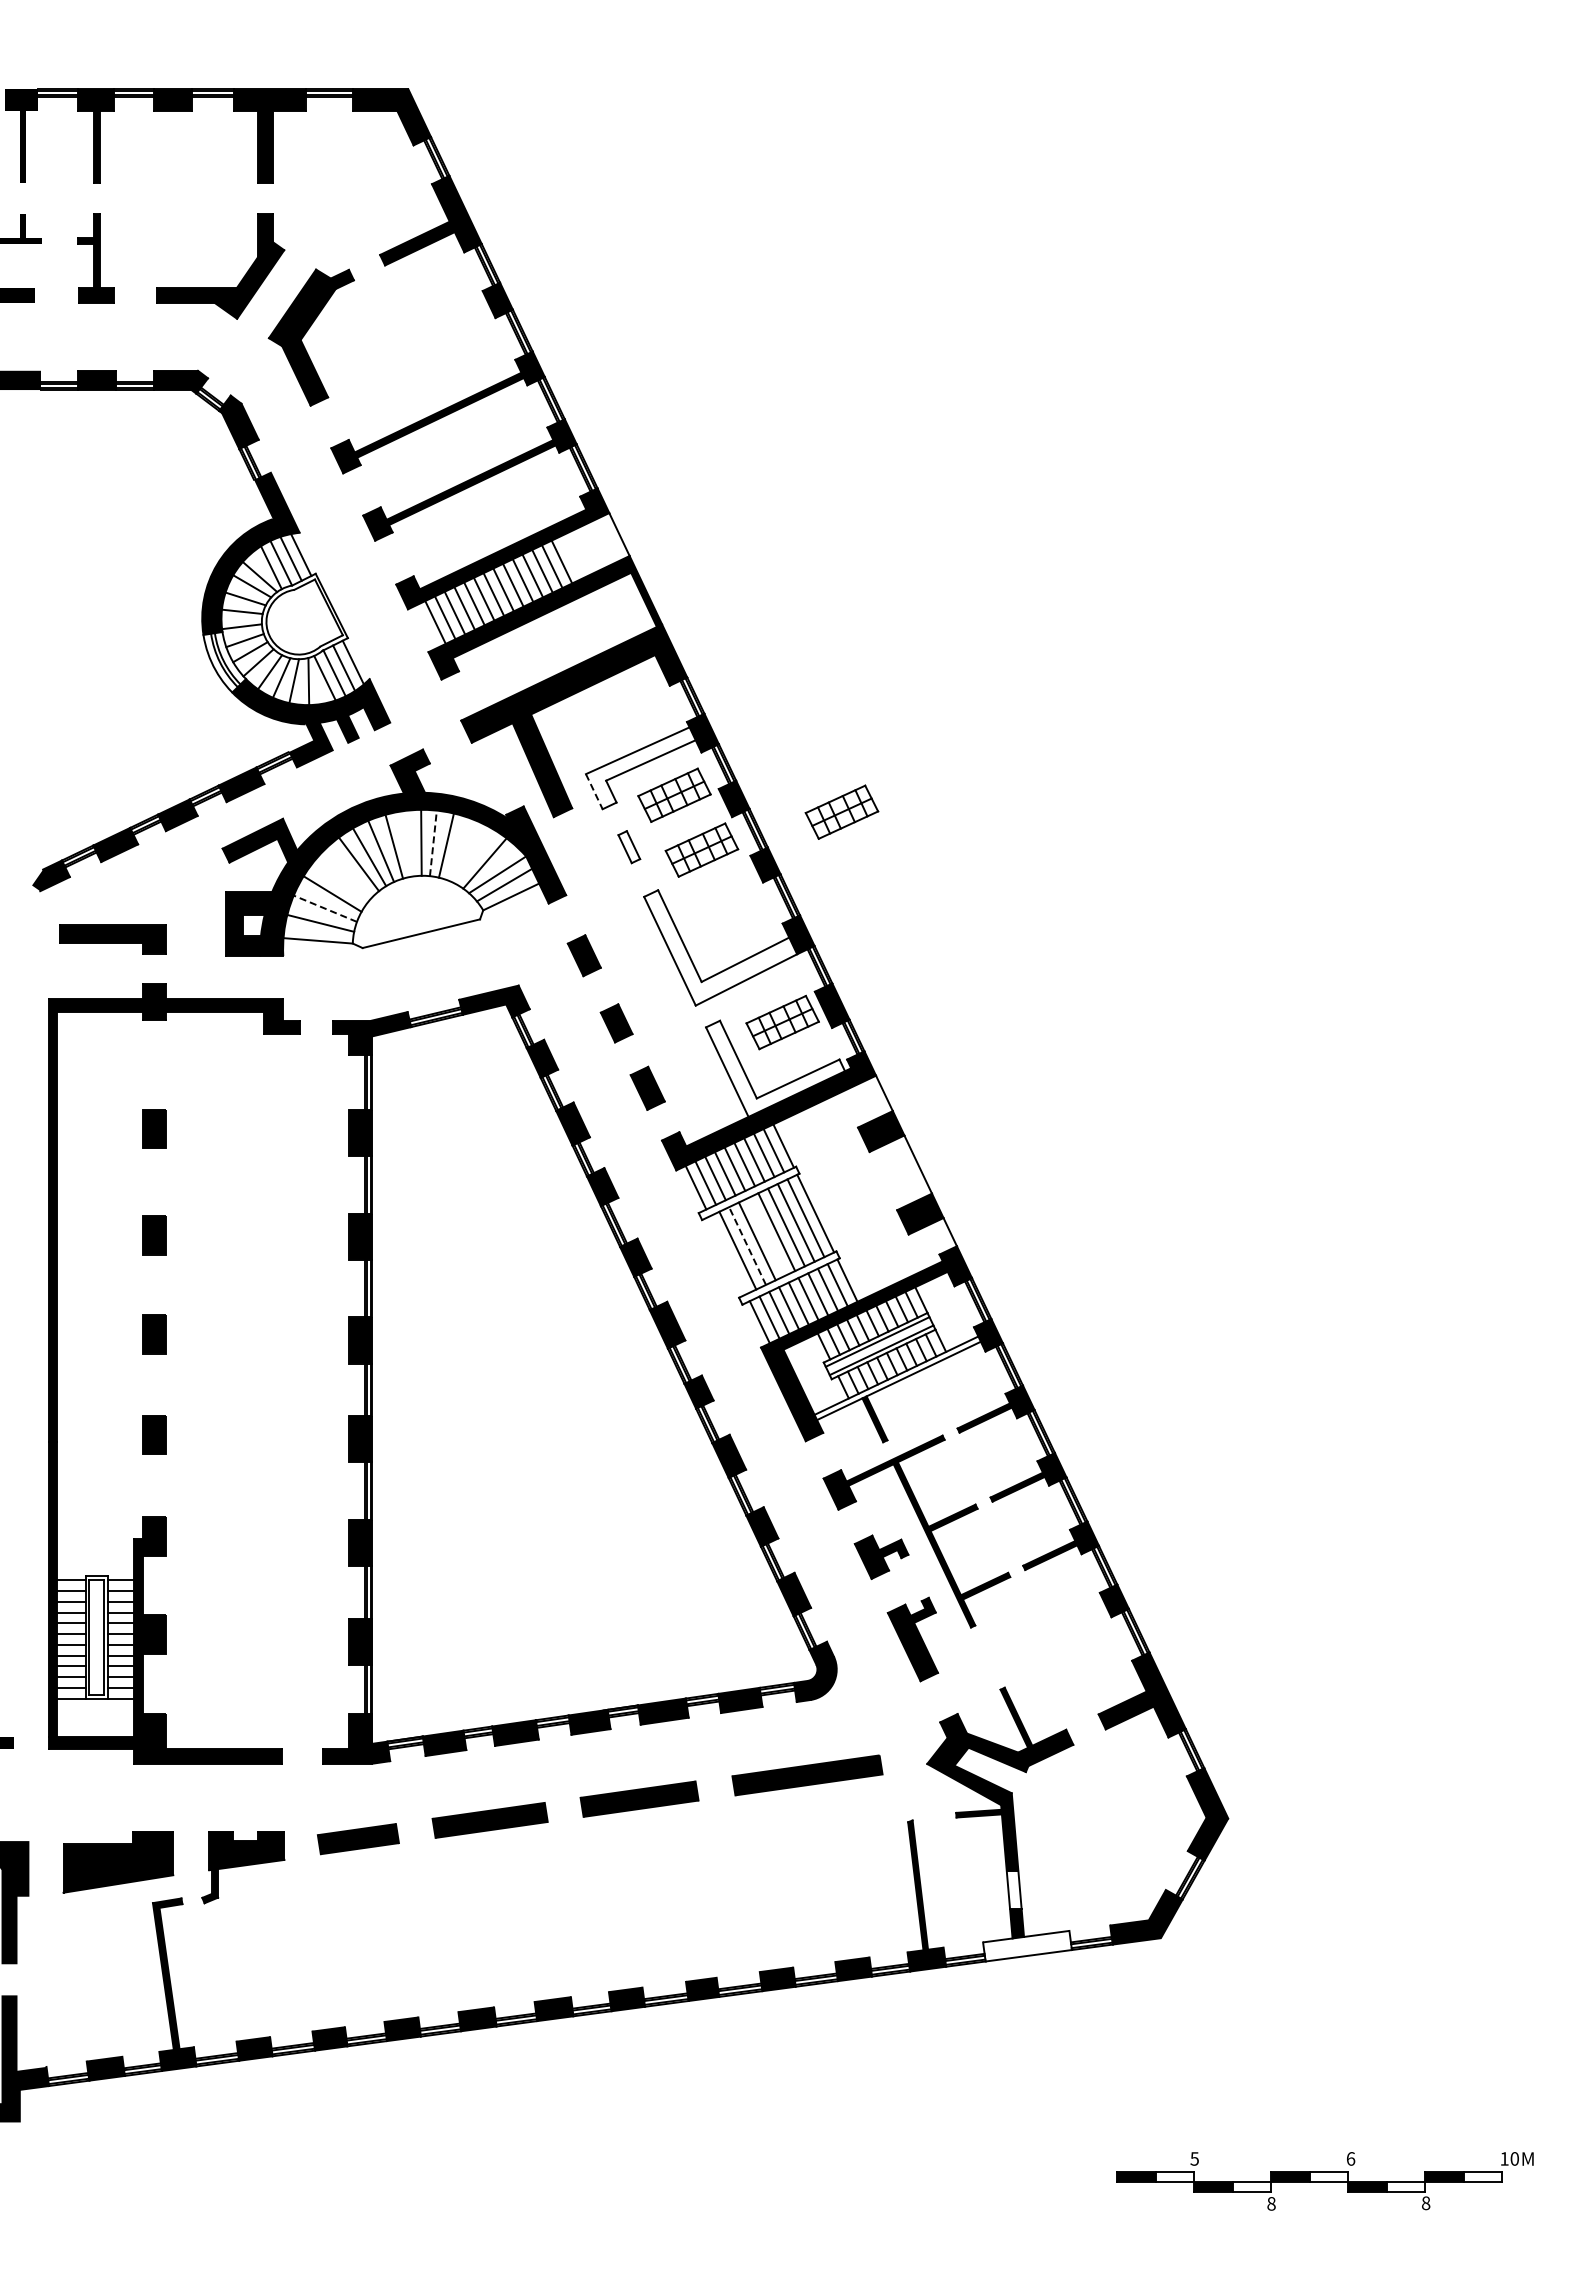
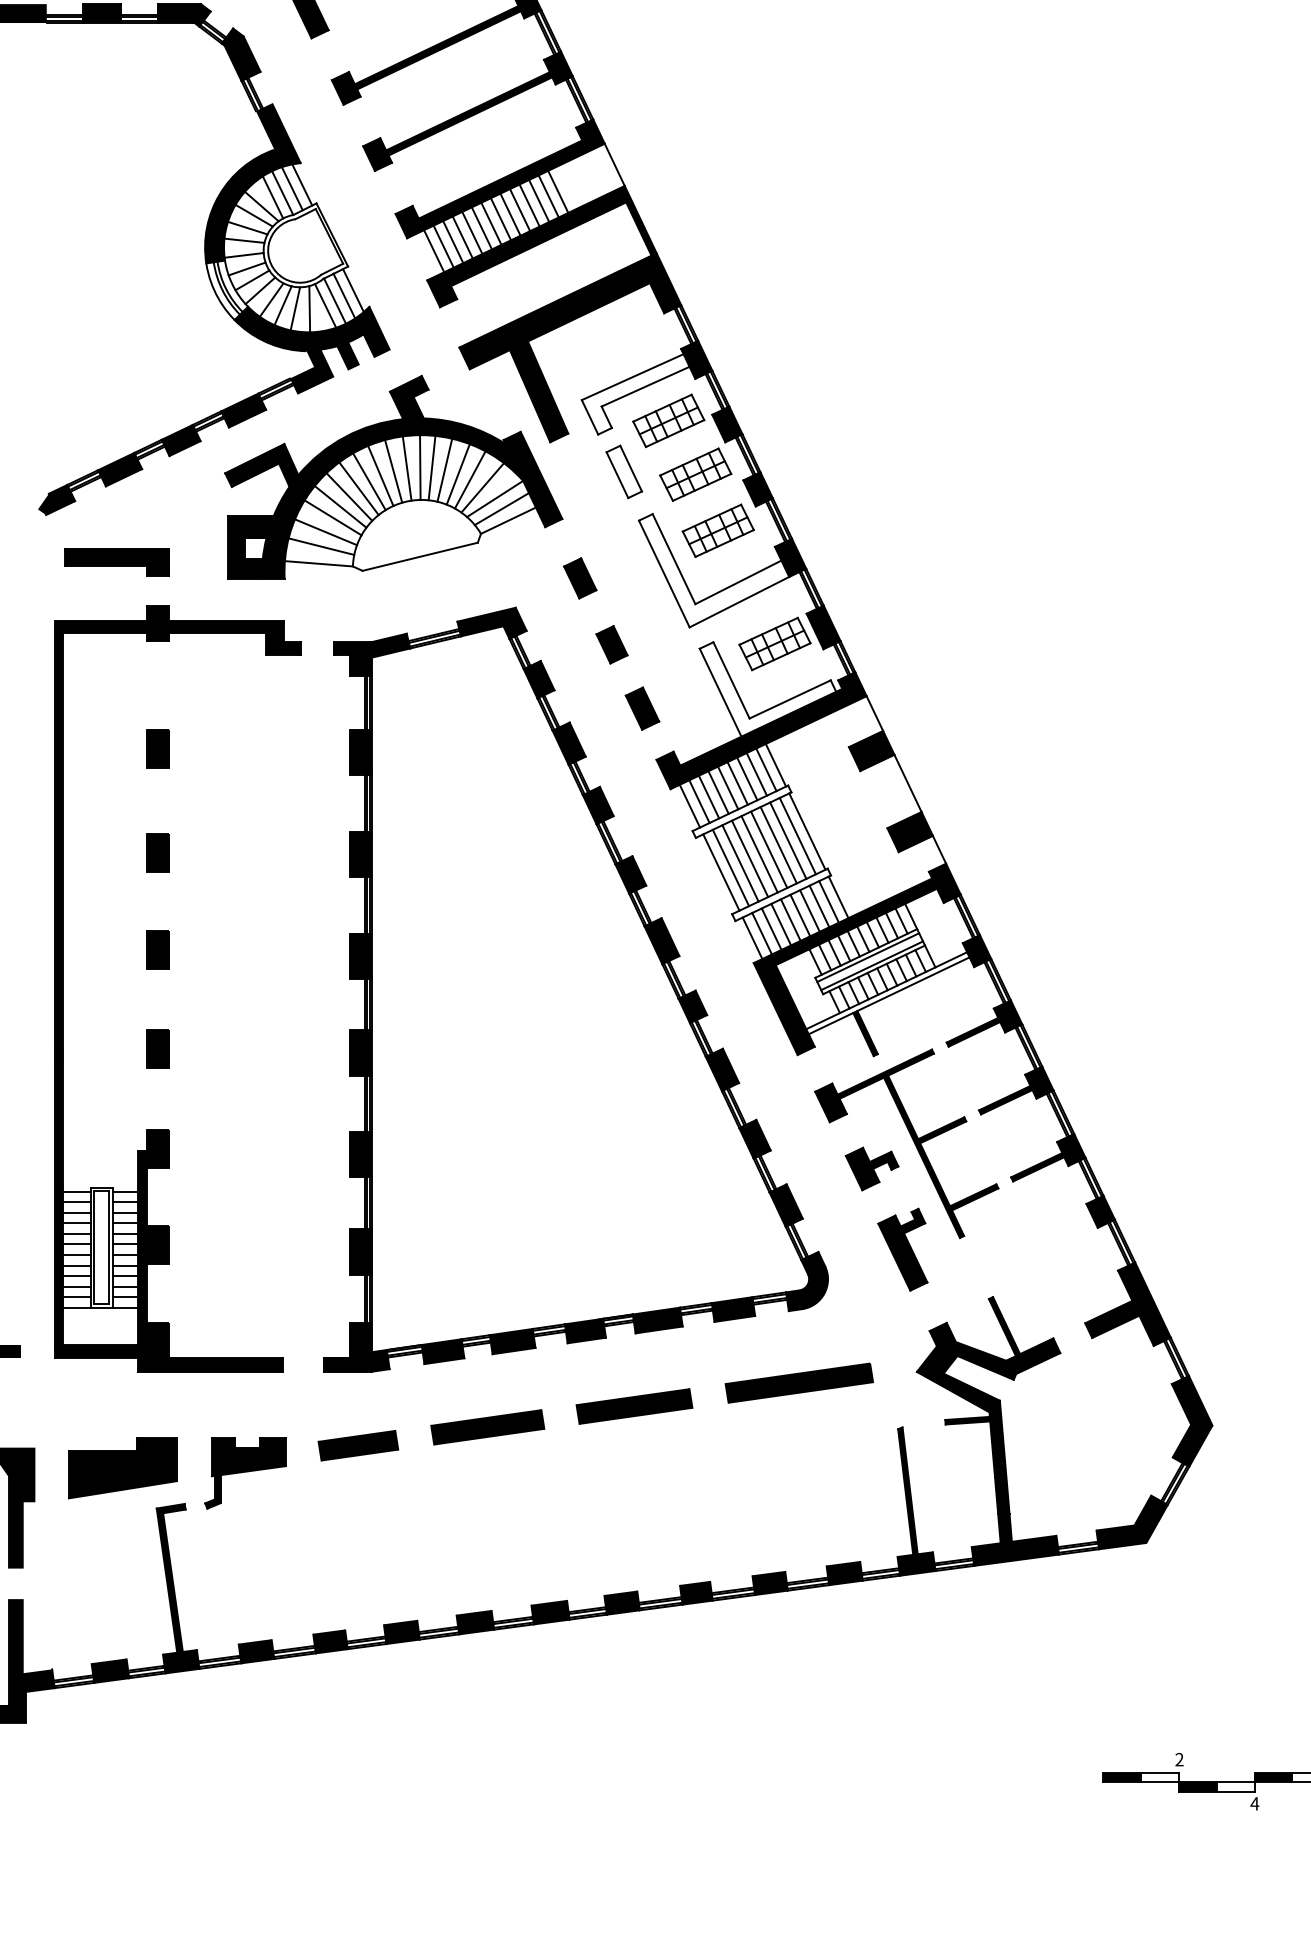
line: (594, 792) -> (590, 418), dashed -> solid
part: (841, 811) -> (717, 530), moved
line: (407, 843) -> (406, 468), added
line: (433, 843) -> (432, 468), dashed -> solid
part: (629, 846) -> (624, 471), size x1.67
line: (459, 849) -> (457, 474), added
line: (471, 855) -> (469, 479), added
line: (348, 872) -> (348, 496), added
line: (339, 882) -> (339, 506), added
line: (324, 908) -> (325, 532), dashed -> solid
line: (766, 1236) -> (759, 854), added
line: (747, 1245) -> (740, 862), dashed -> solid
line: (727, 1255) -> (720, 872), added
fill: (1013, 1889) -> (1001, 1495), added
fill: (1027, 1945) -> (1015, 1550), added
text: (1194, 2158) -> (1179, 1759), 5 -> 2
text: (1271, 2203) -> (1254, 1803), 8 -> 4

